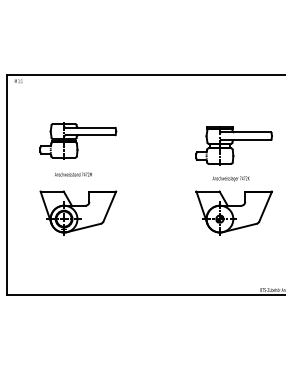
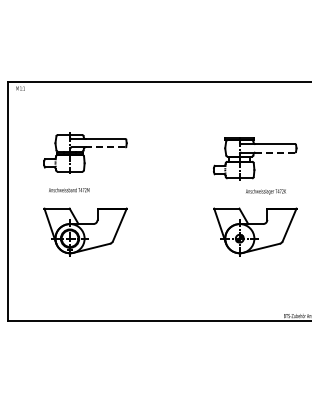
line: (96, 135) -> (105, 147), solid -> dashed
line: (252, 140) -> (275, 152), solid -> dashed
text: (73, 174) -> (69, 190), moved
text: (230, 178) -> (265, 191), moved

